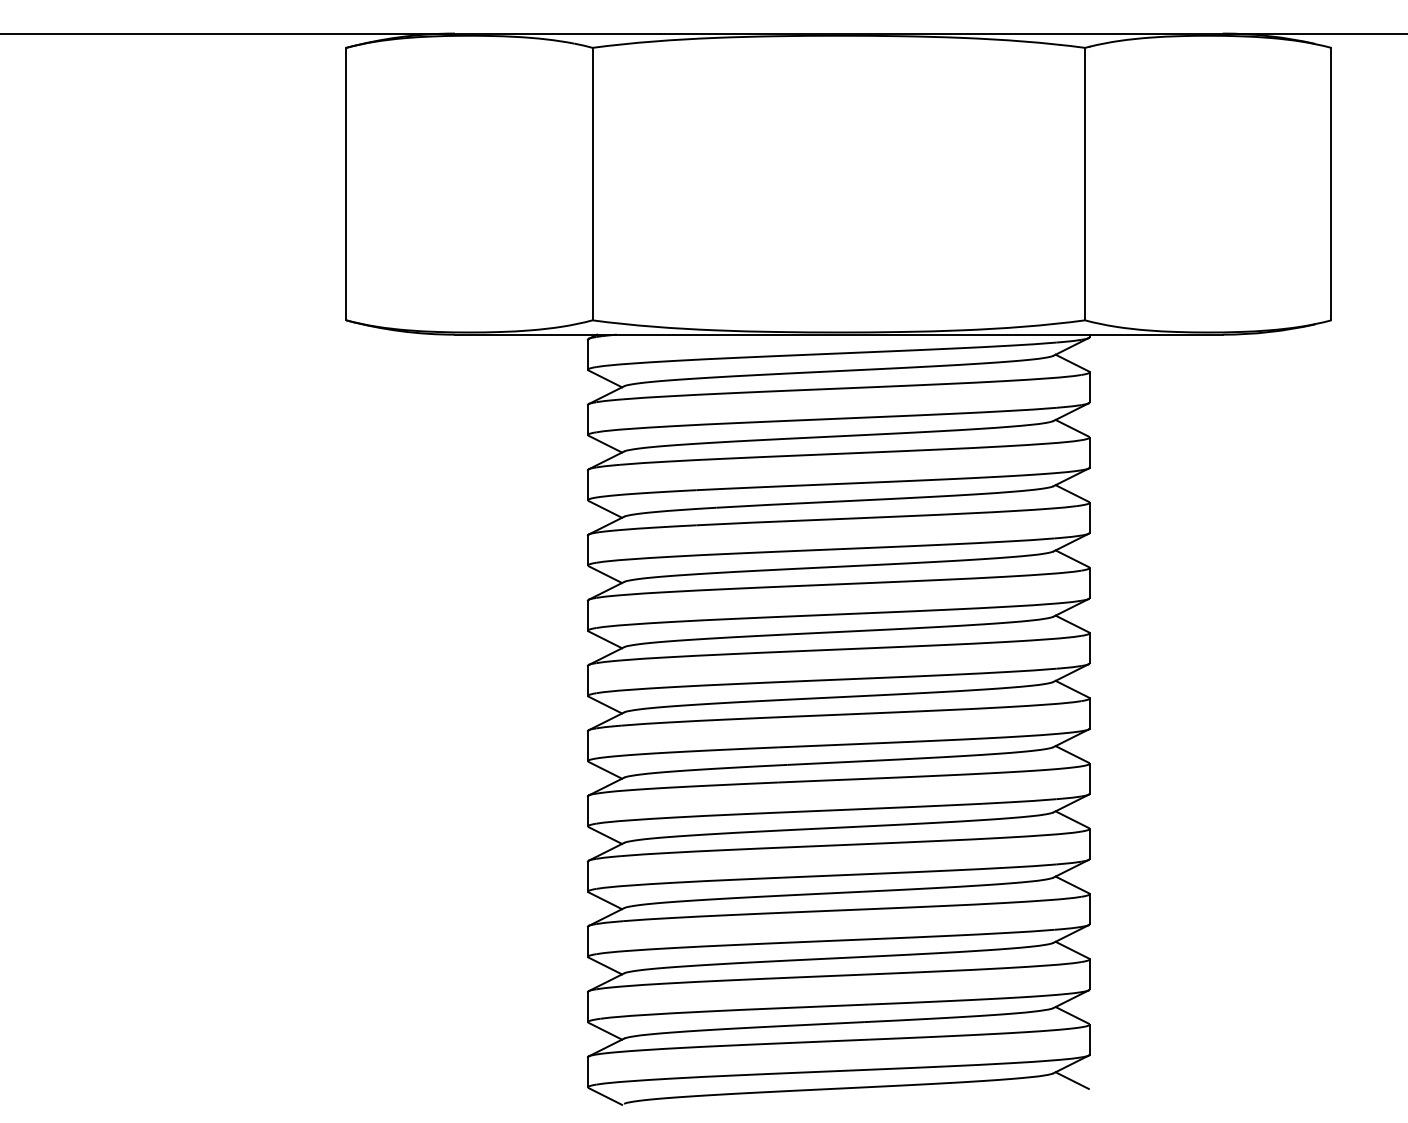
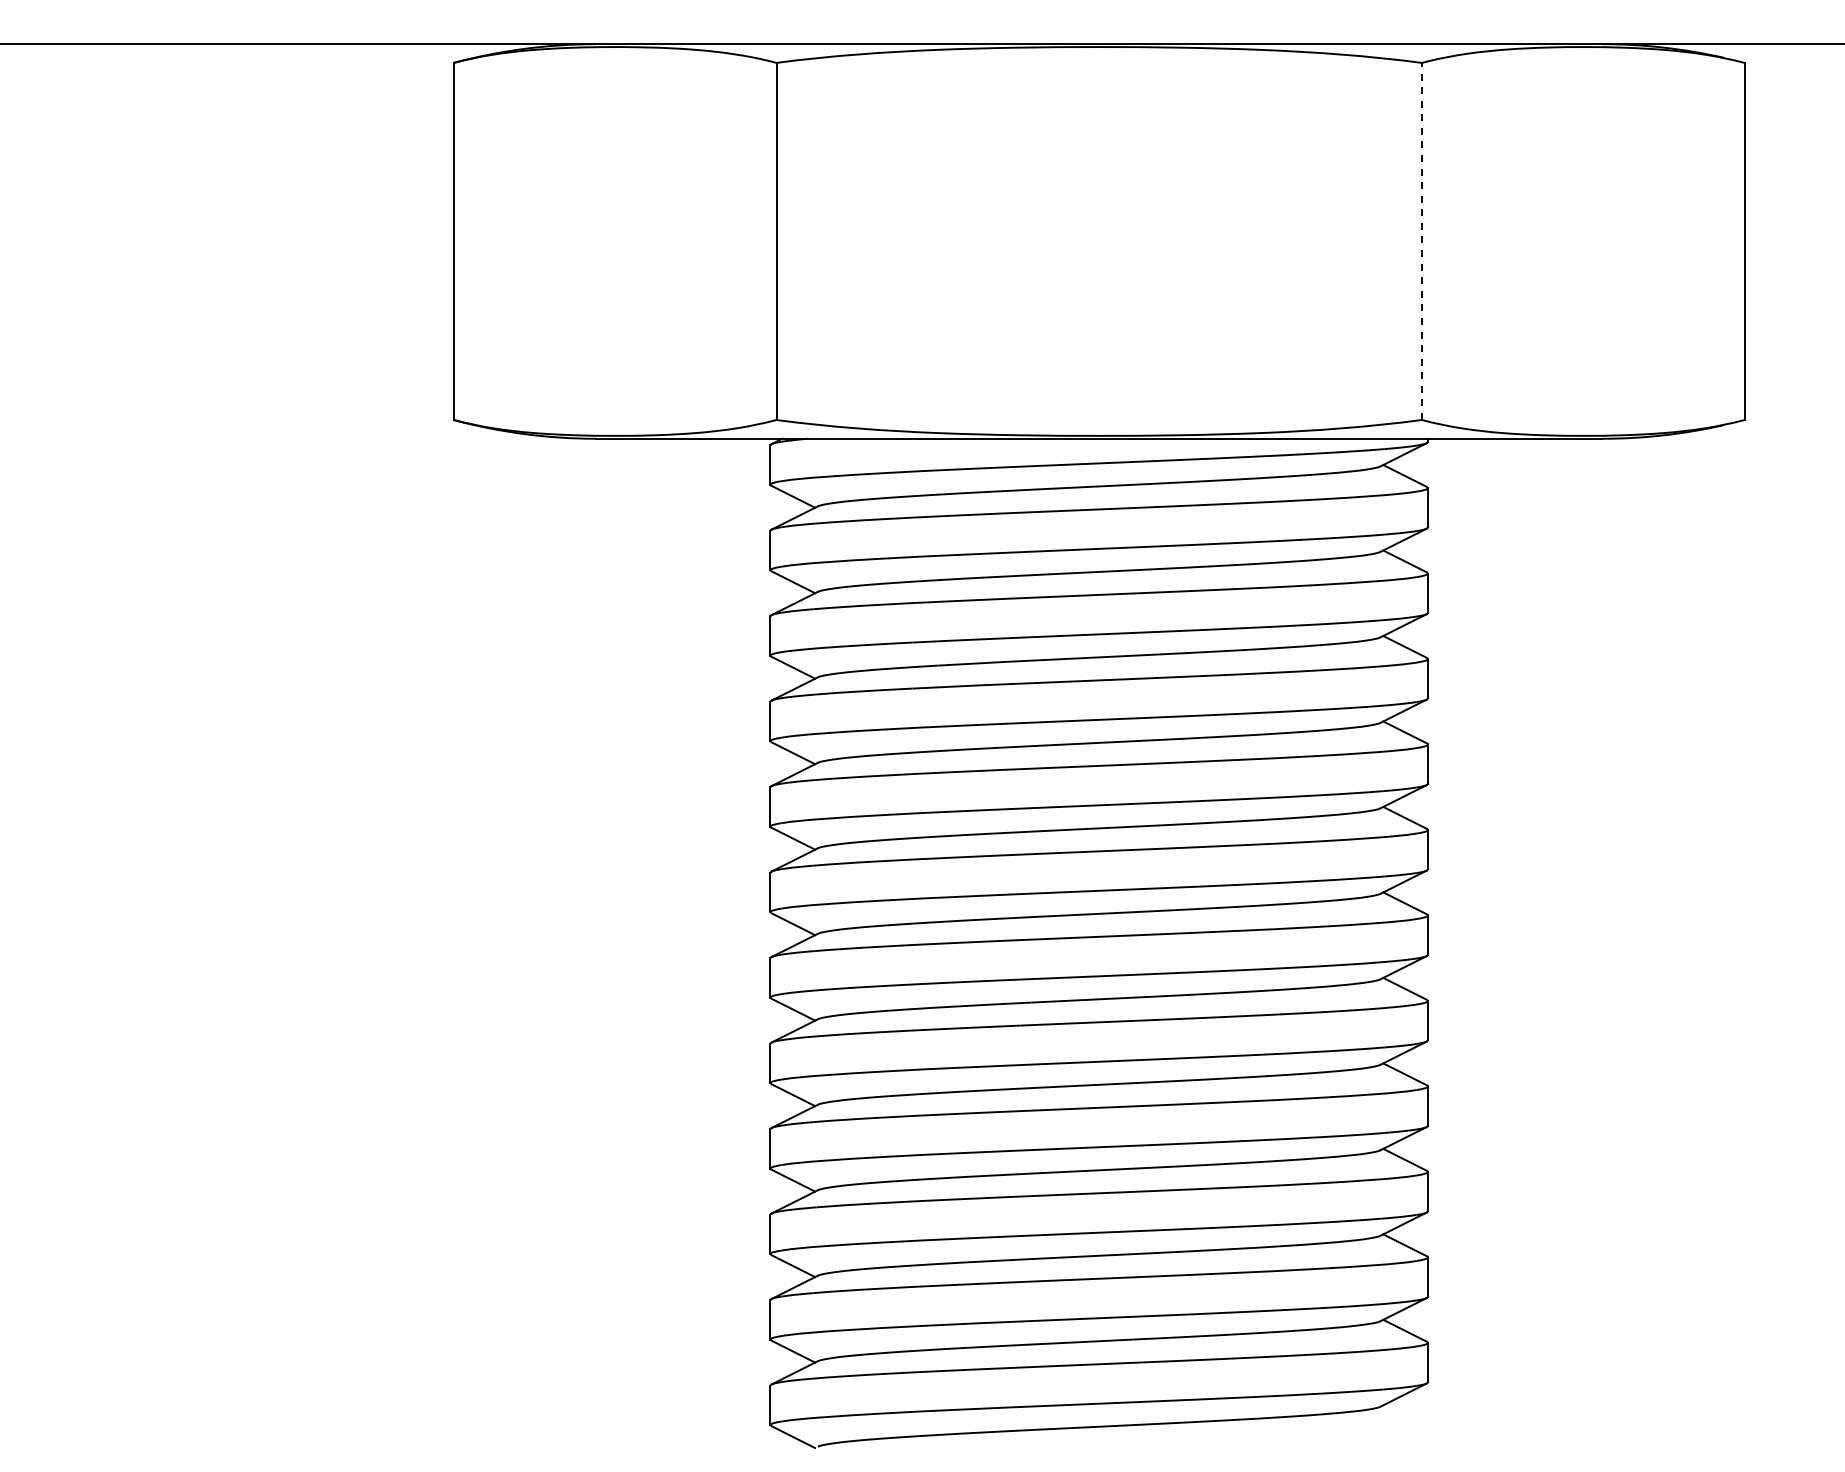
line: (1084, 184) -> (1421, 241), solid -> dashed
line: (1071, 1080) -> (1404, 1416), removed

